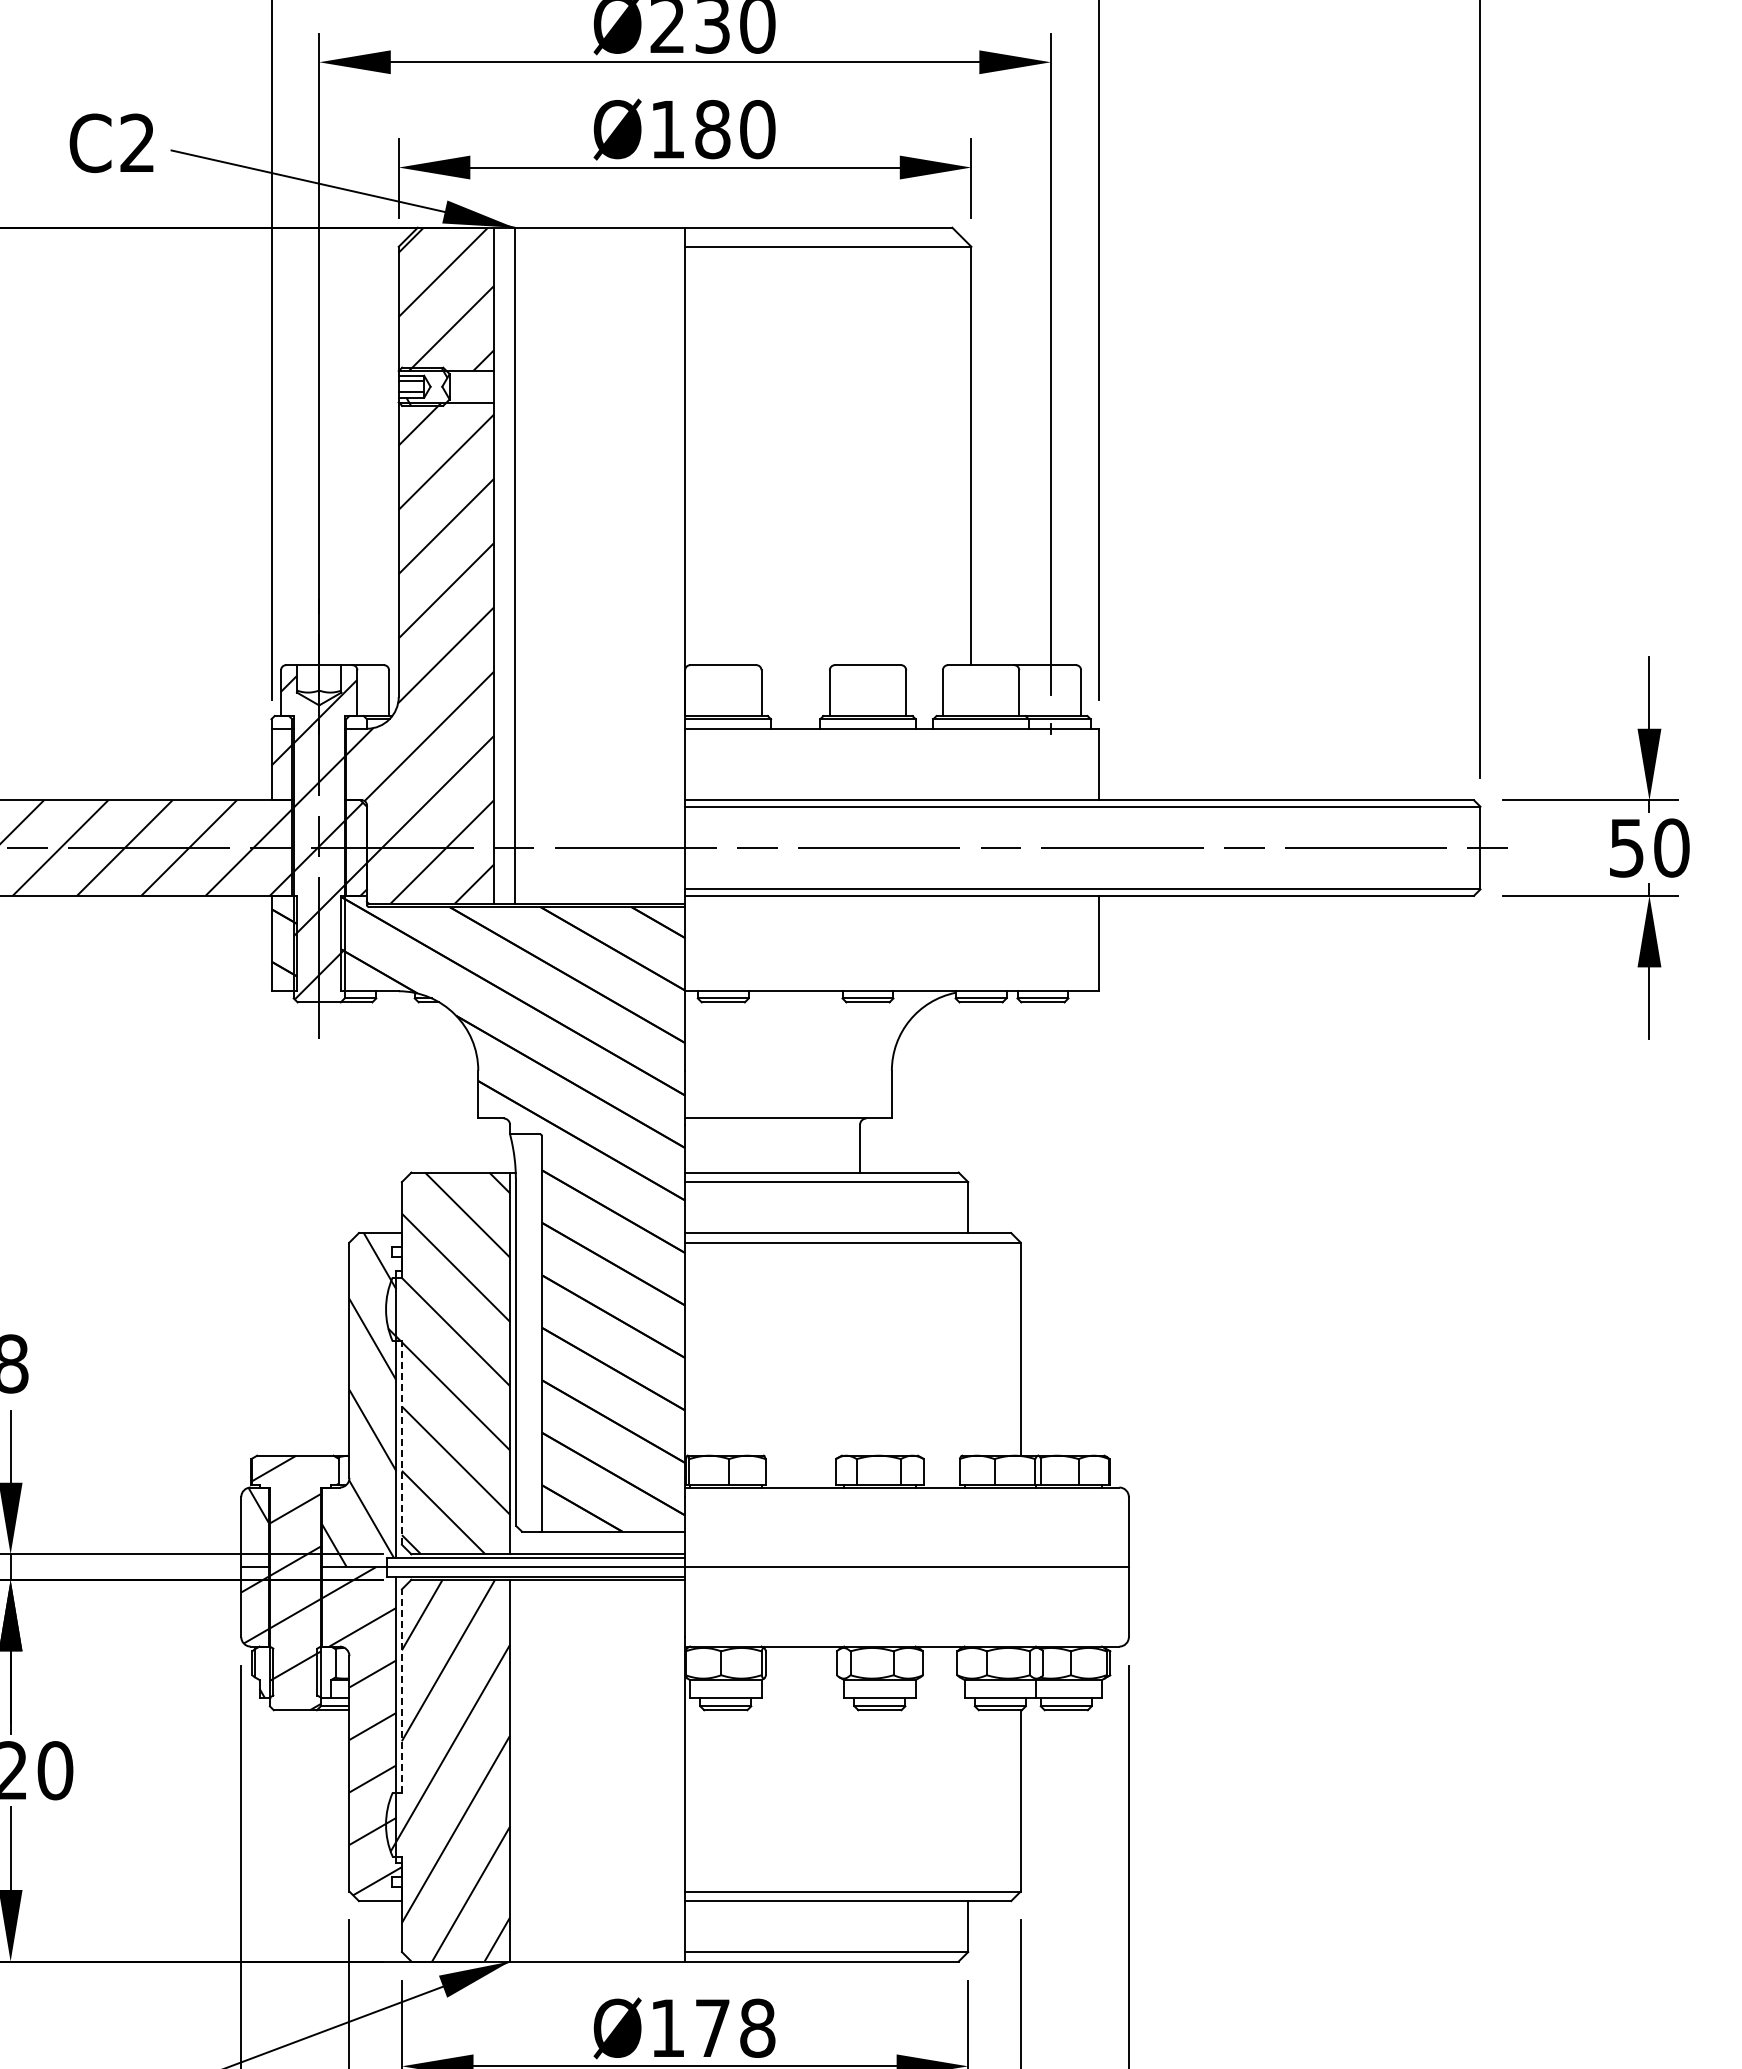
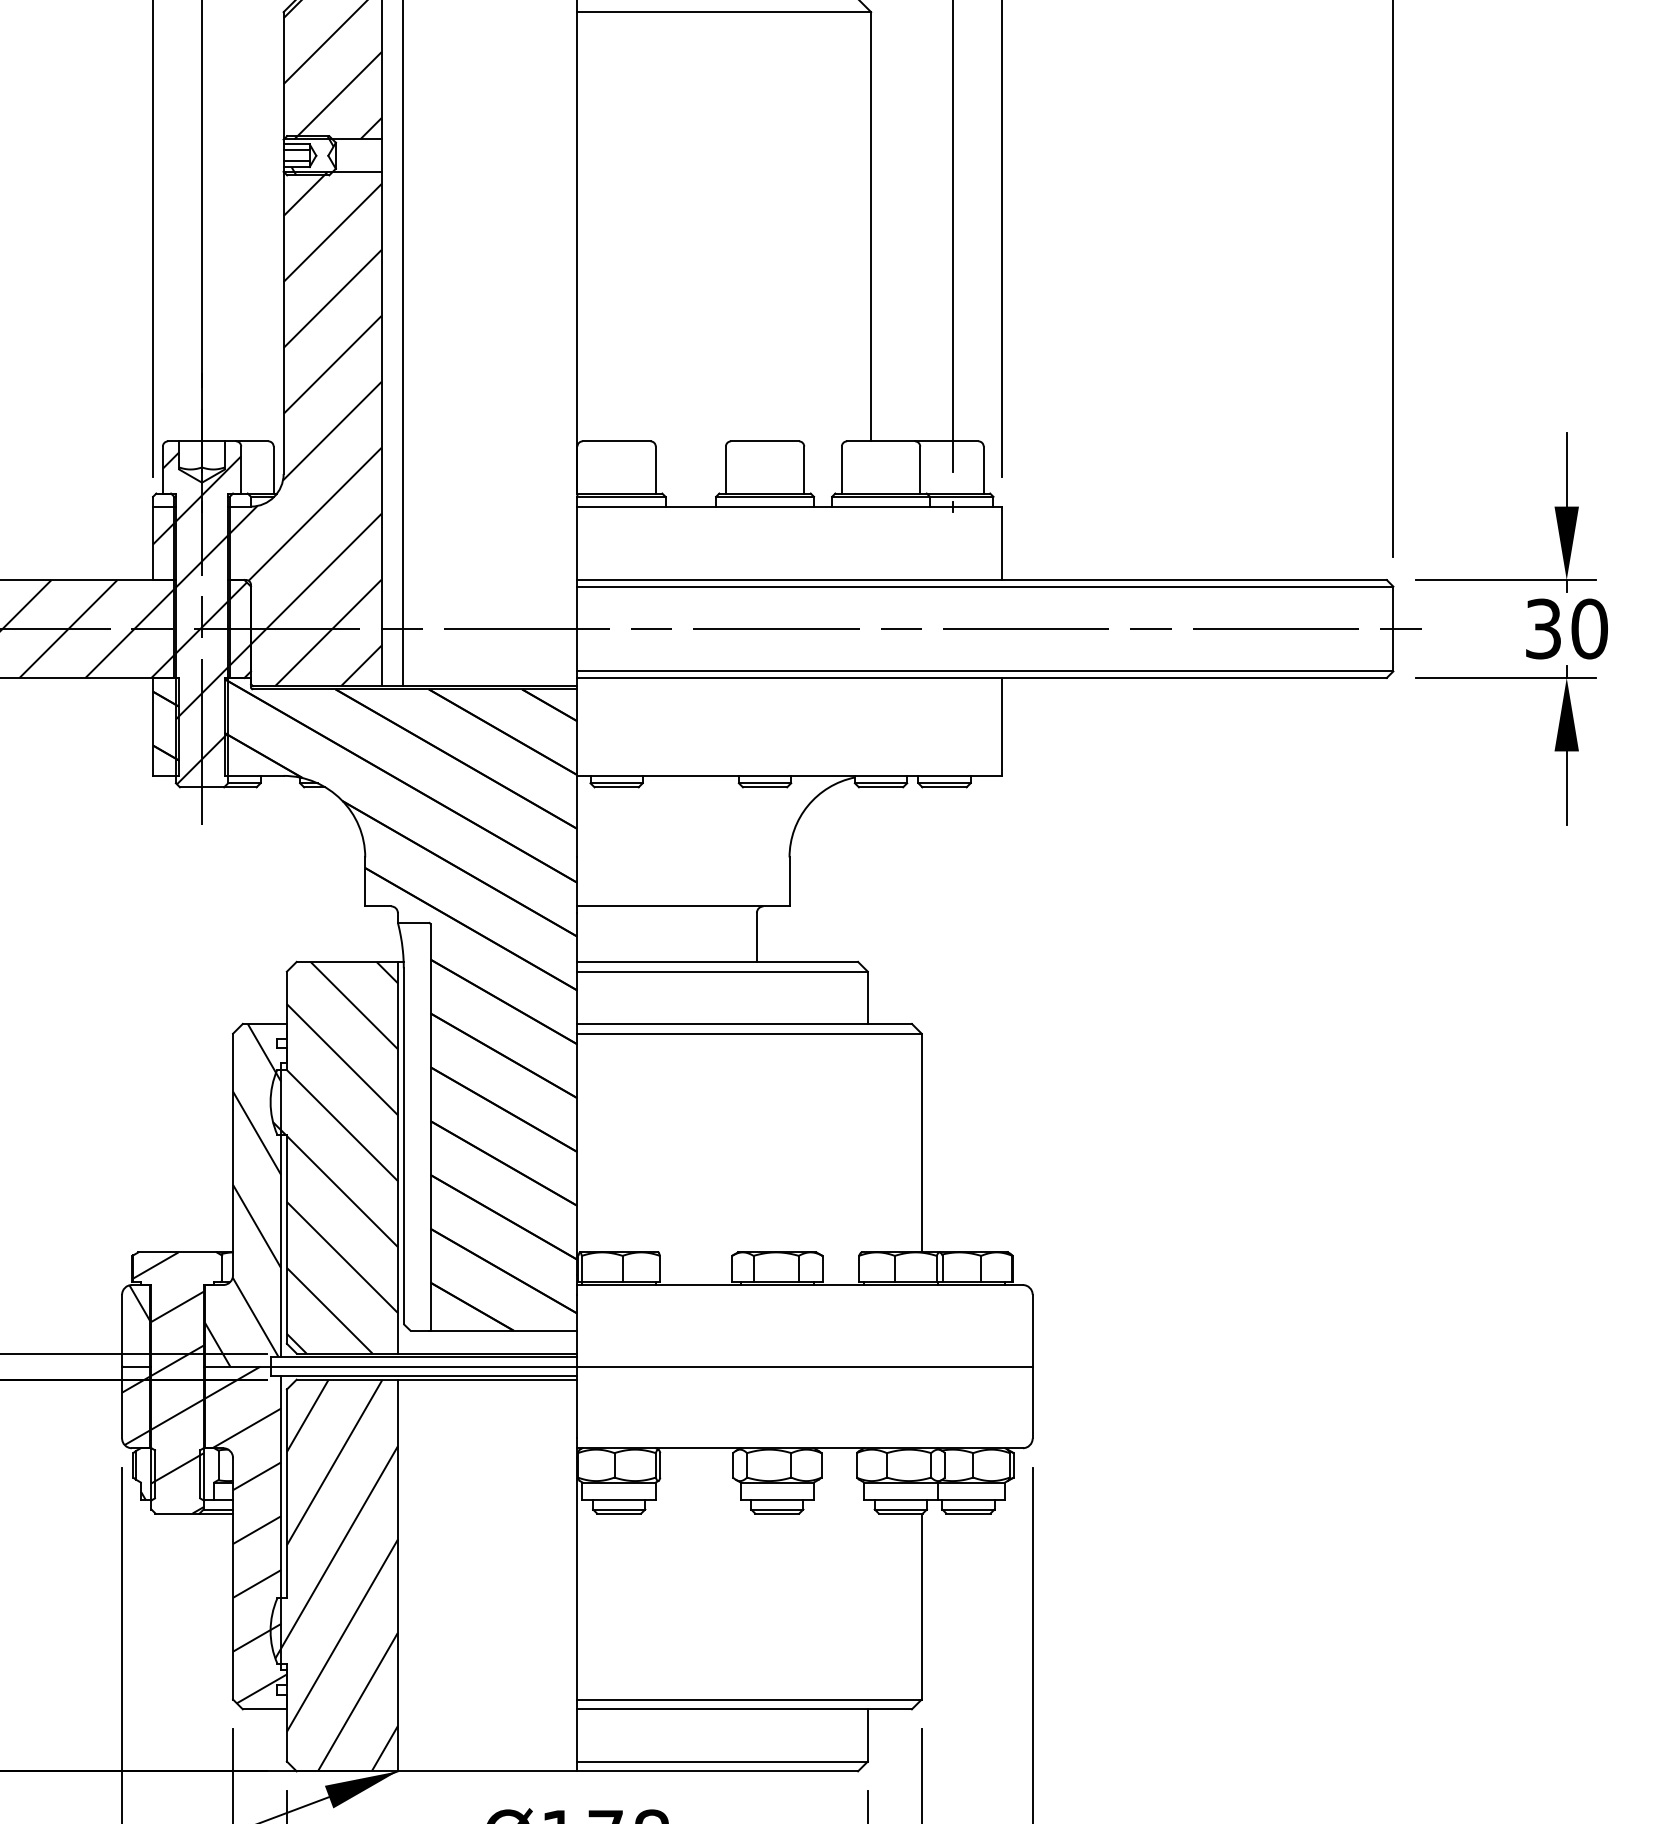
text: (1626, 847) -> (1543, 628), 50 -> 30
line: (401, 1443) -> (286, 1239), dashed -> solid
line: (401, 1691) -> (286, 1494), dashed -> solid

